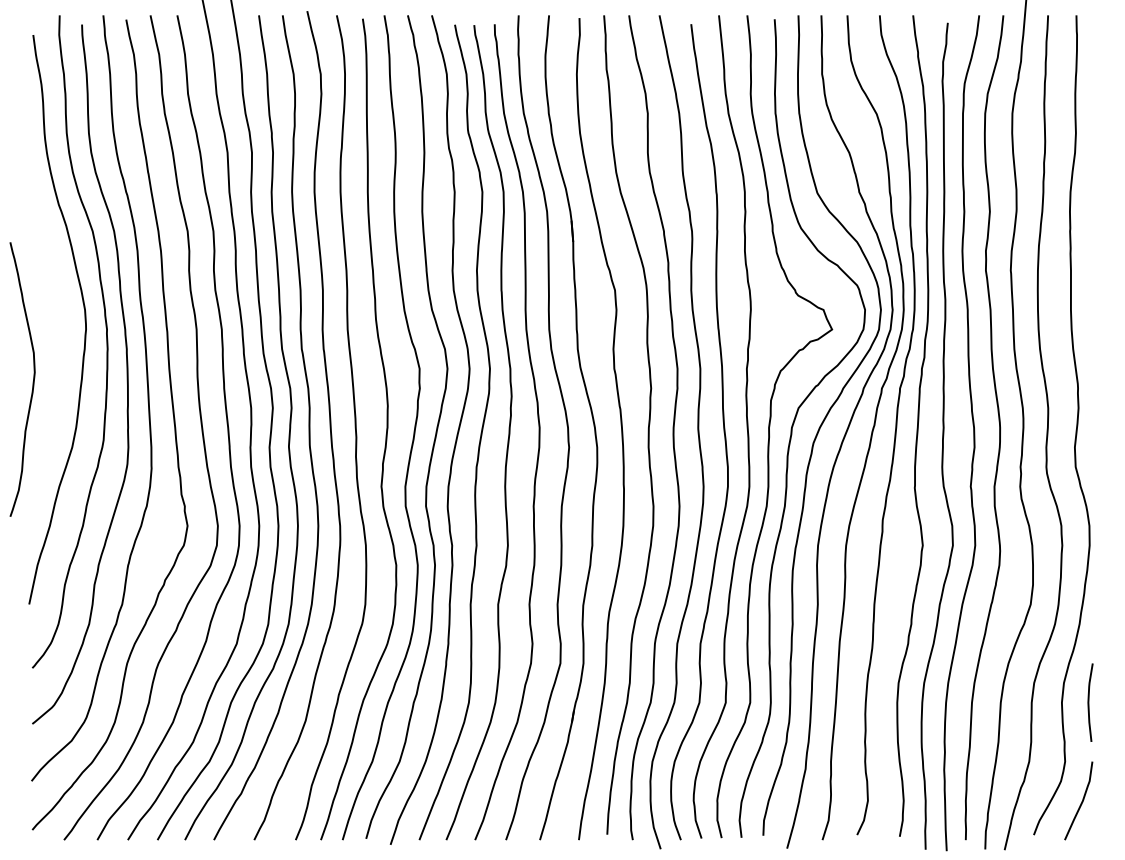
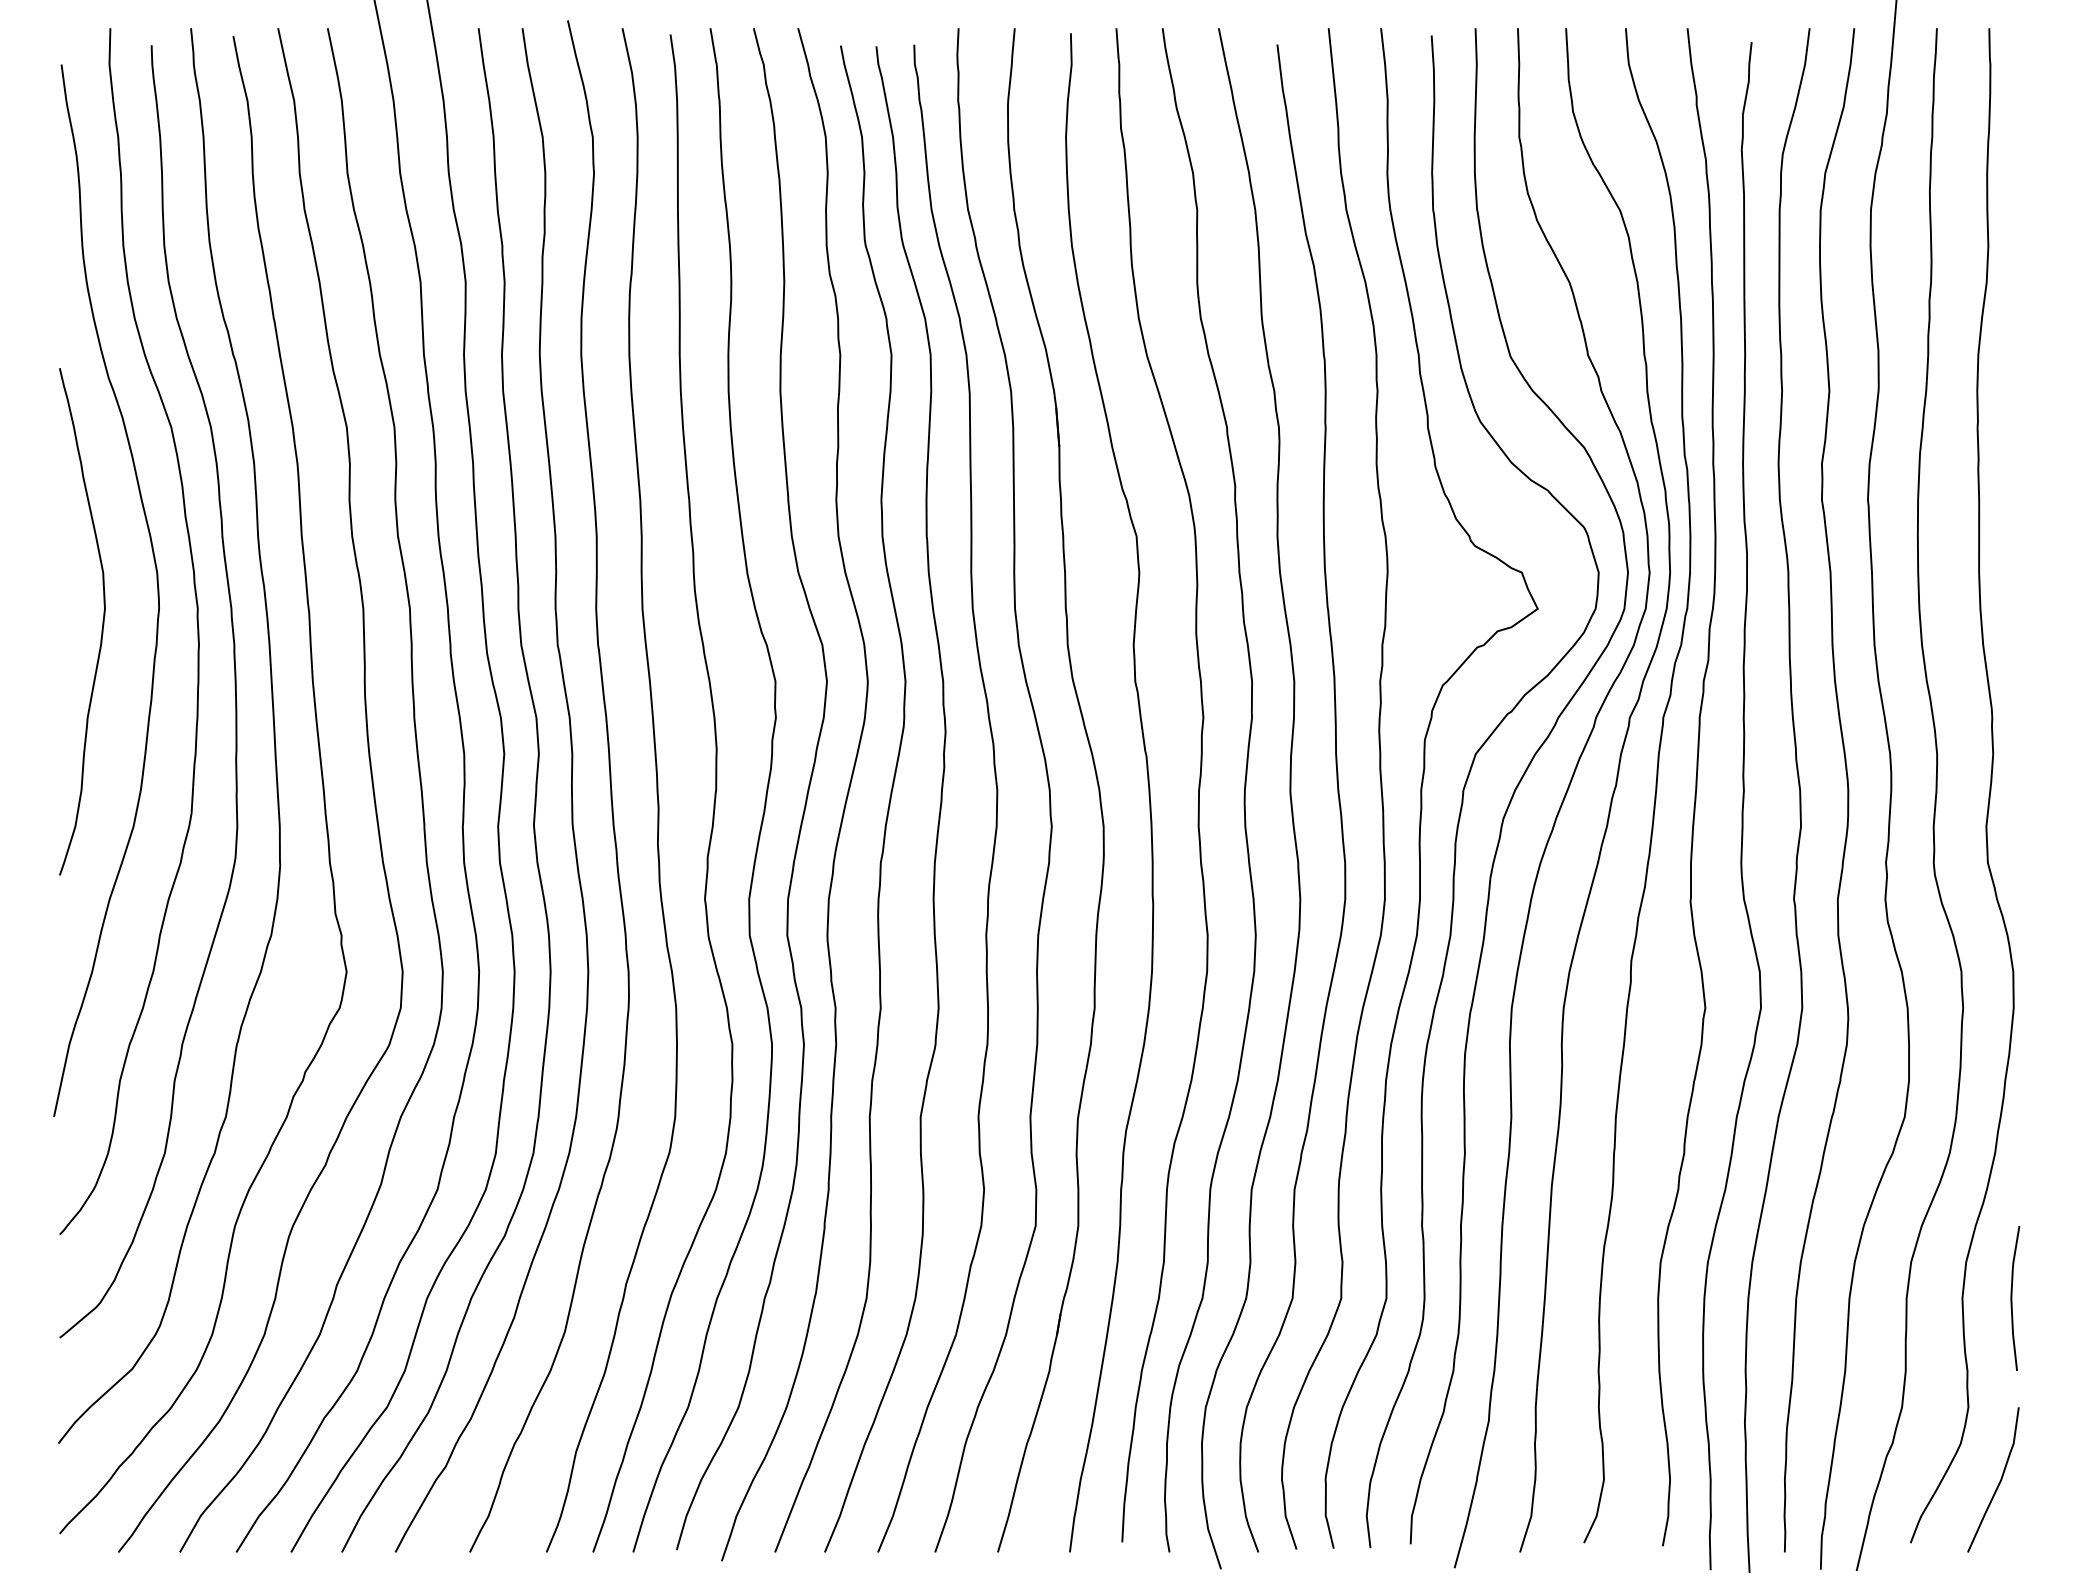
curve: (32, 381) -> (100, 625), moved

